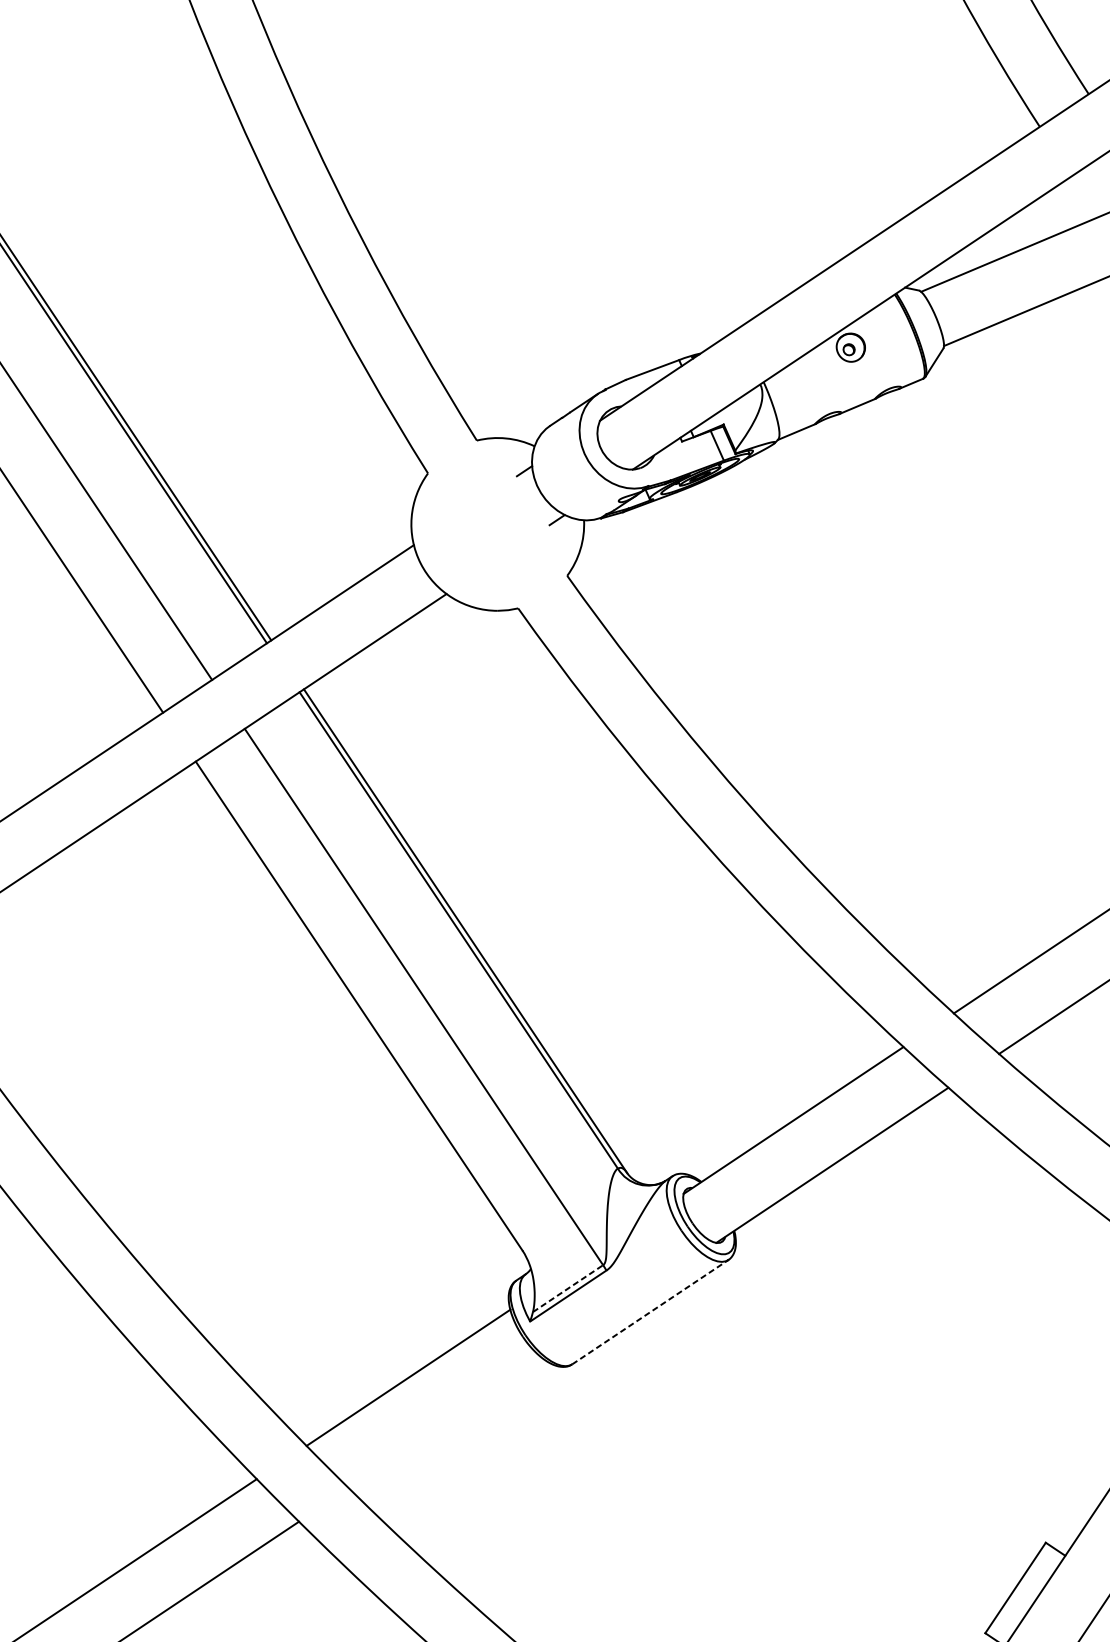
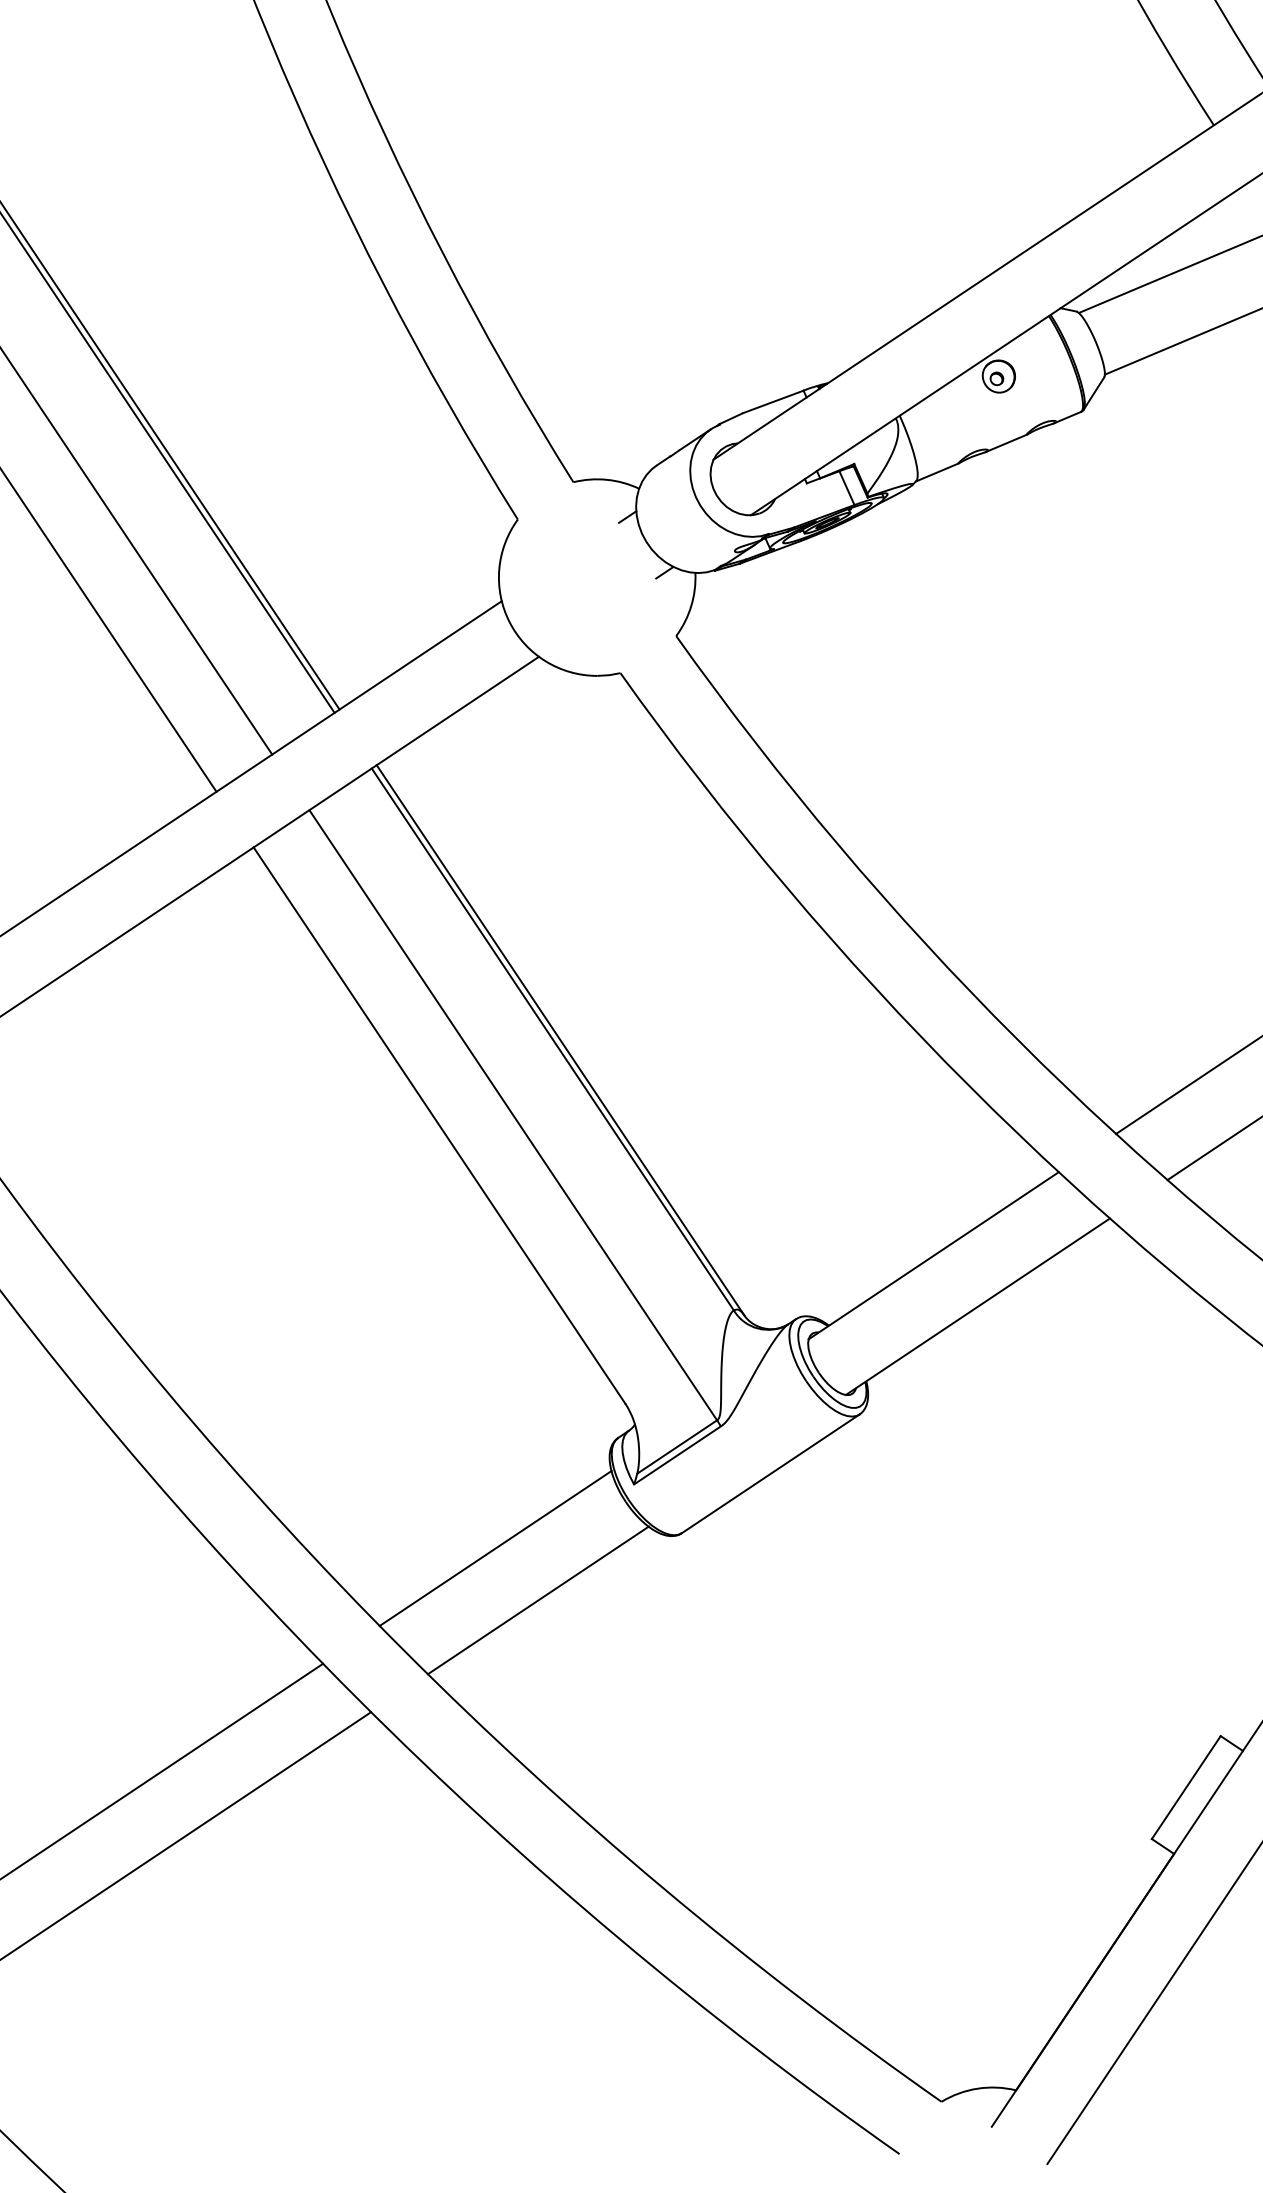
line: (568, 1288) -> (677, 1446), dashed -> solid
line: (650, 1311) -> (770, 1473), dashed -> solid
line: (446, 1423) -> (538, 1600), added

